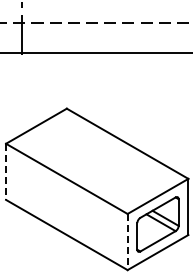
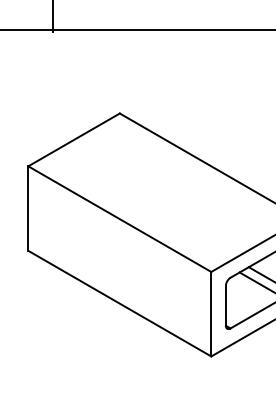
line: (6, 172) -> (28, 209), dashed -> solid
line: (127, 242) -> (211, 314), dashed -> solid

